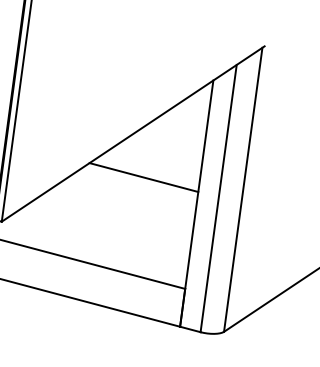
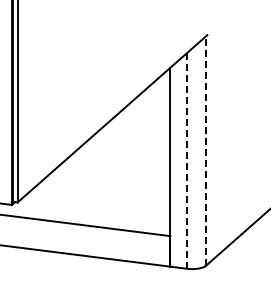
line: (143, 176) -> (125, 151), removed
line: (242, 190) -> (205, 151), solid -> dashed
line: (219, 198) -> (187, 160), solid -> dashed

